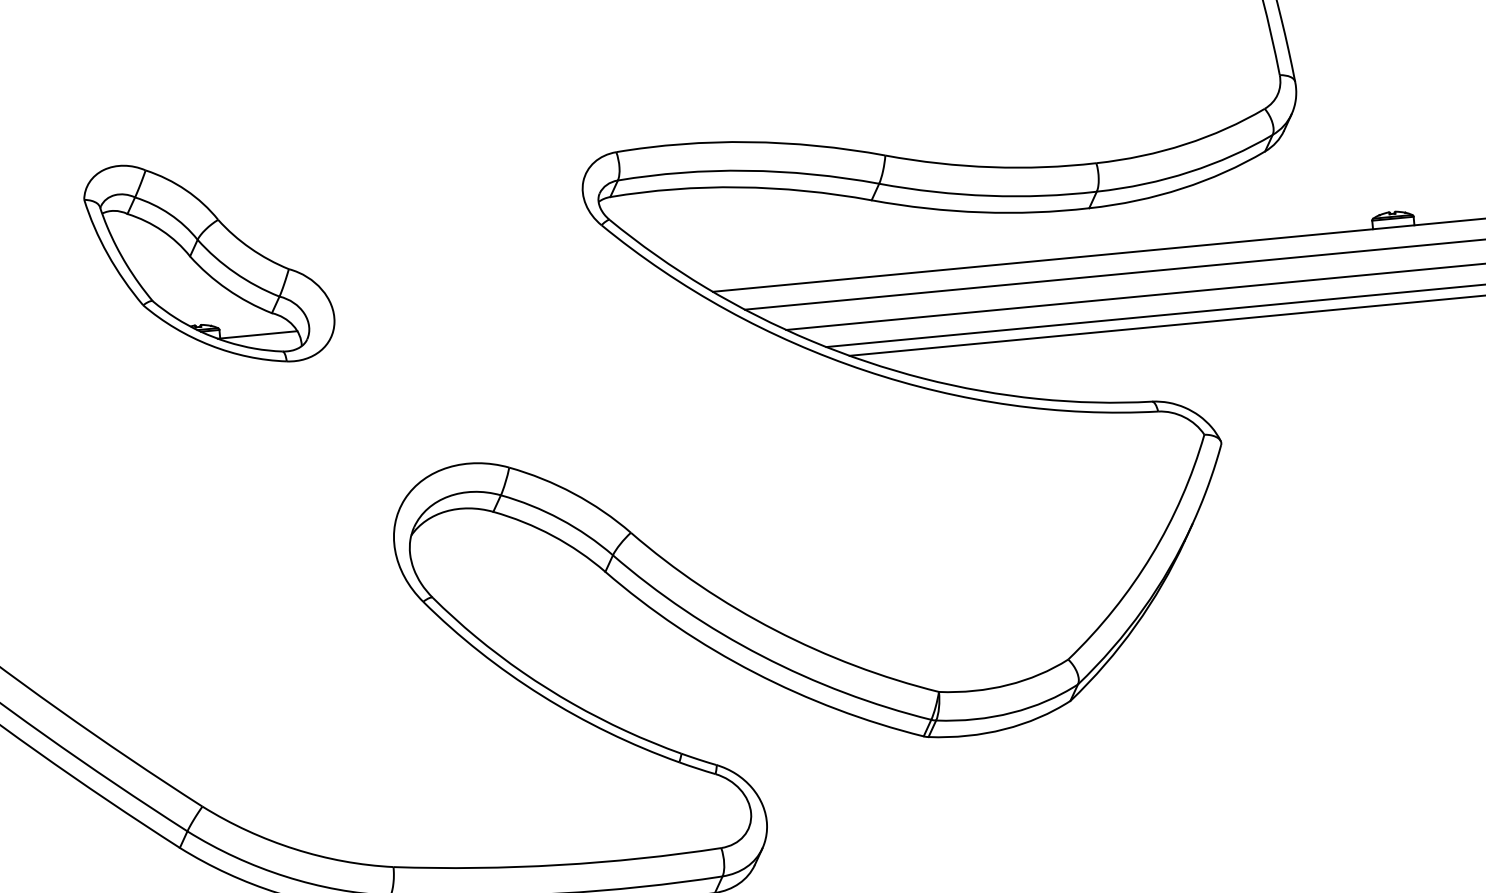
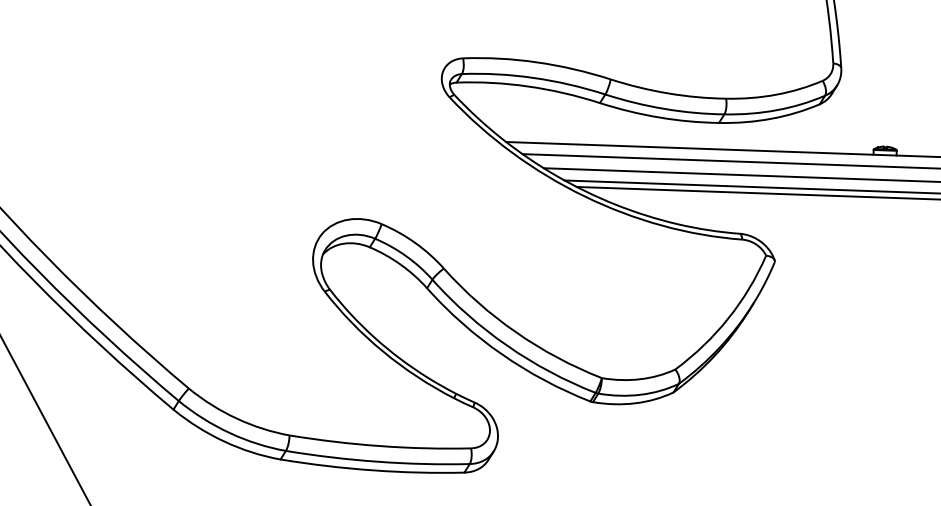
part: (209, 263) -> (231, 90), removed

